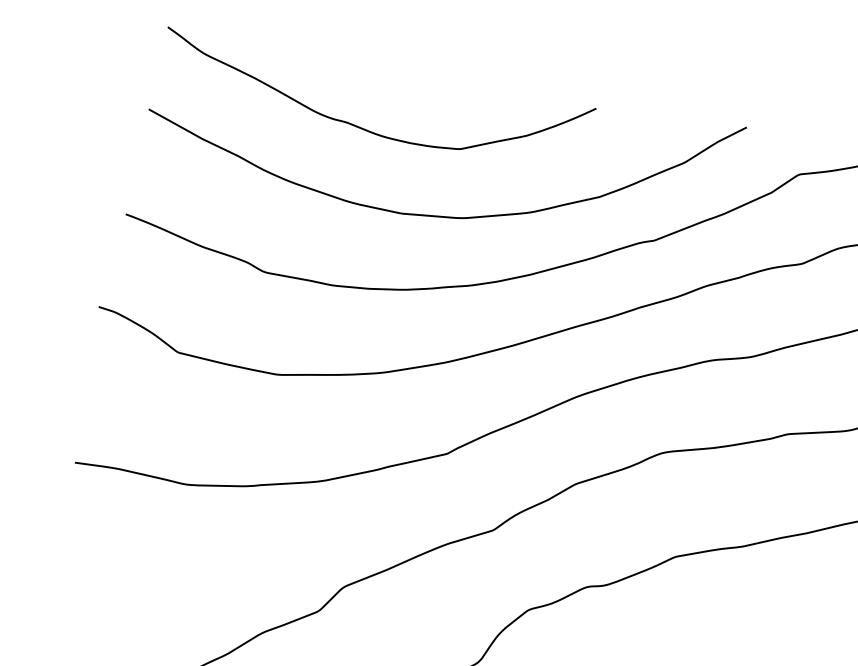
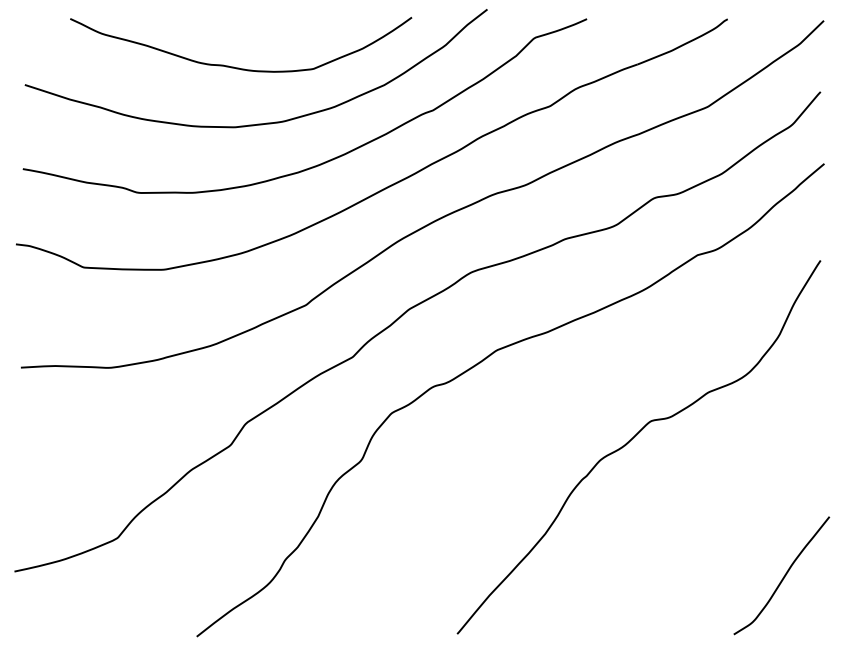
curve: (368, 129) -> (239, 67), moved

